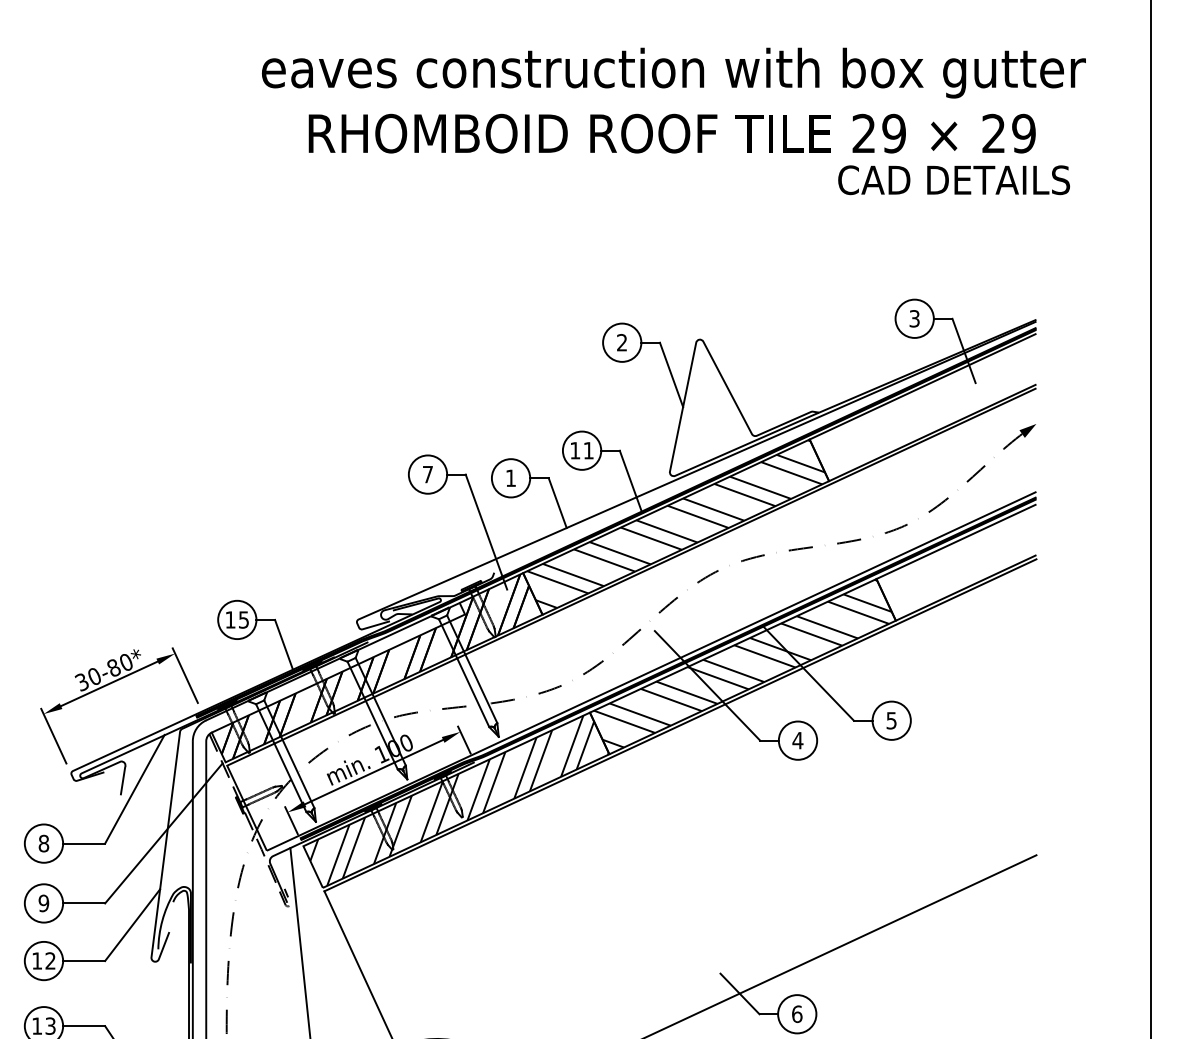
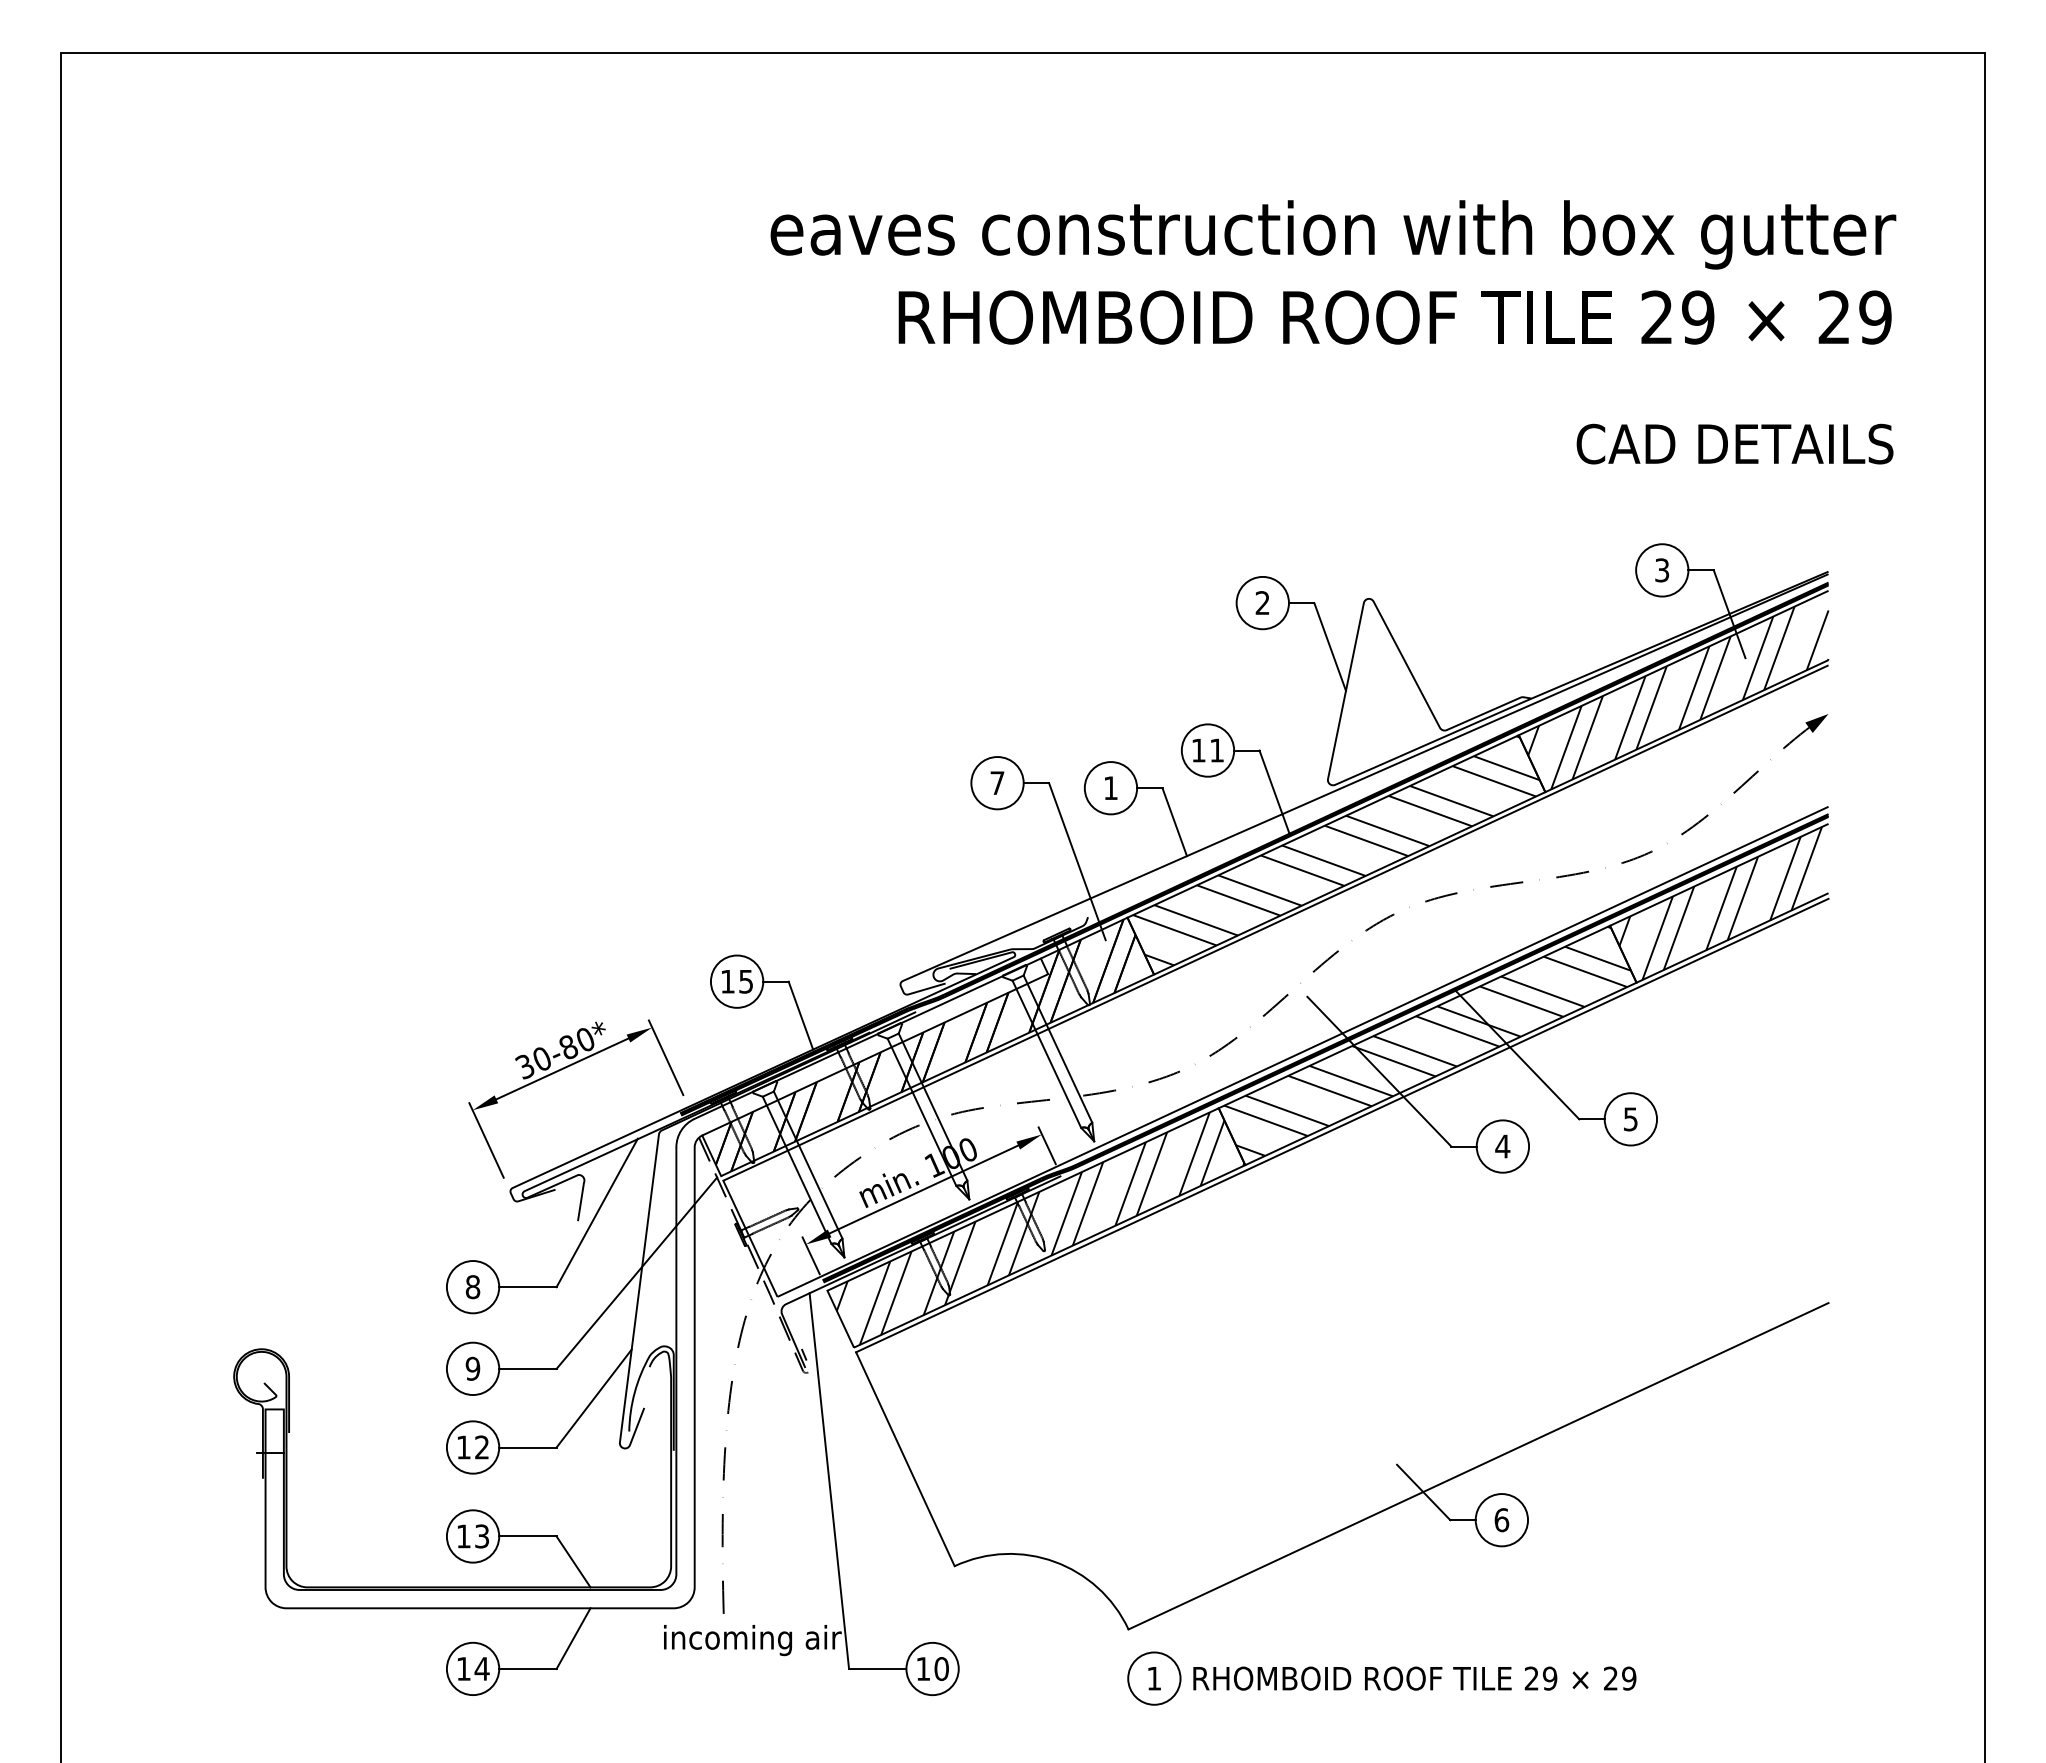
text: (671, 133) -> (1394, 317), moved
text: (953, 179) -> (1734, 443), moved
hatch: (926, 411) -> (1678, 697), added
hatch: (957, 561) -> (1720, 902), added

